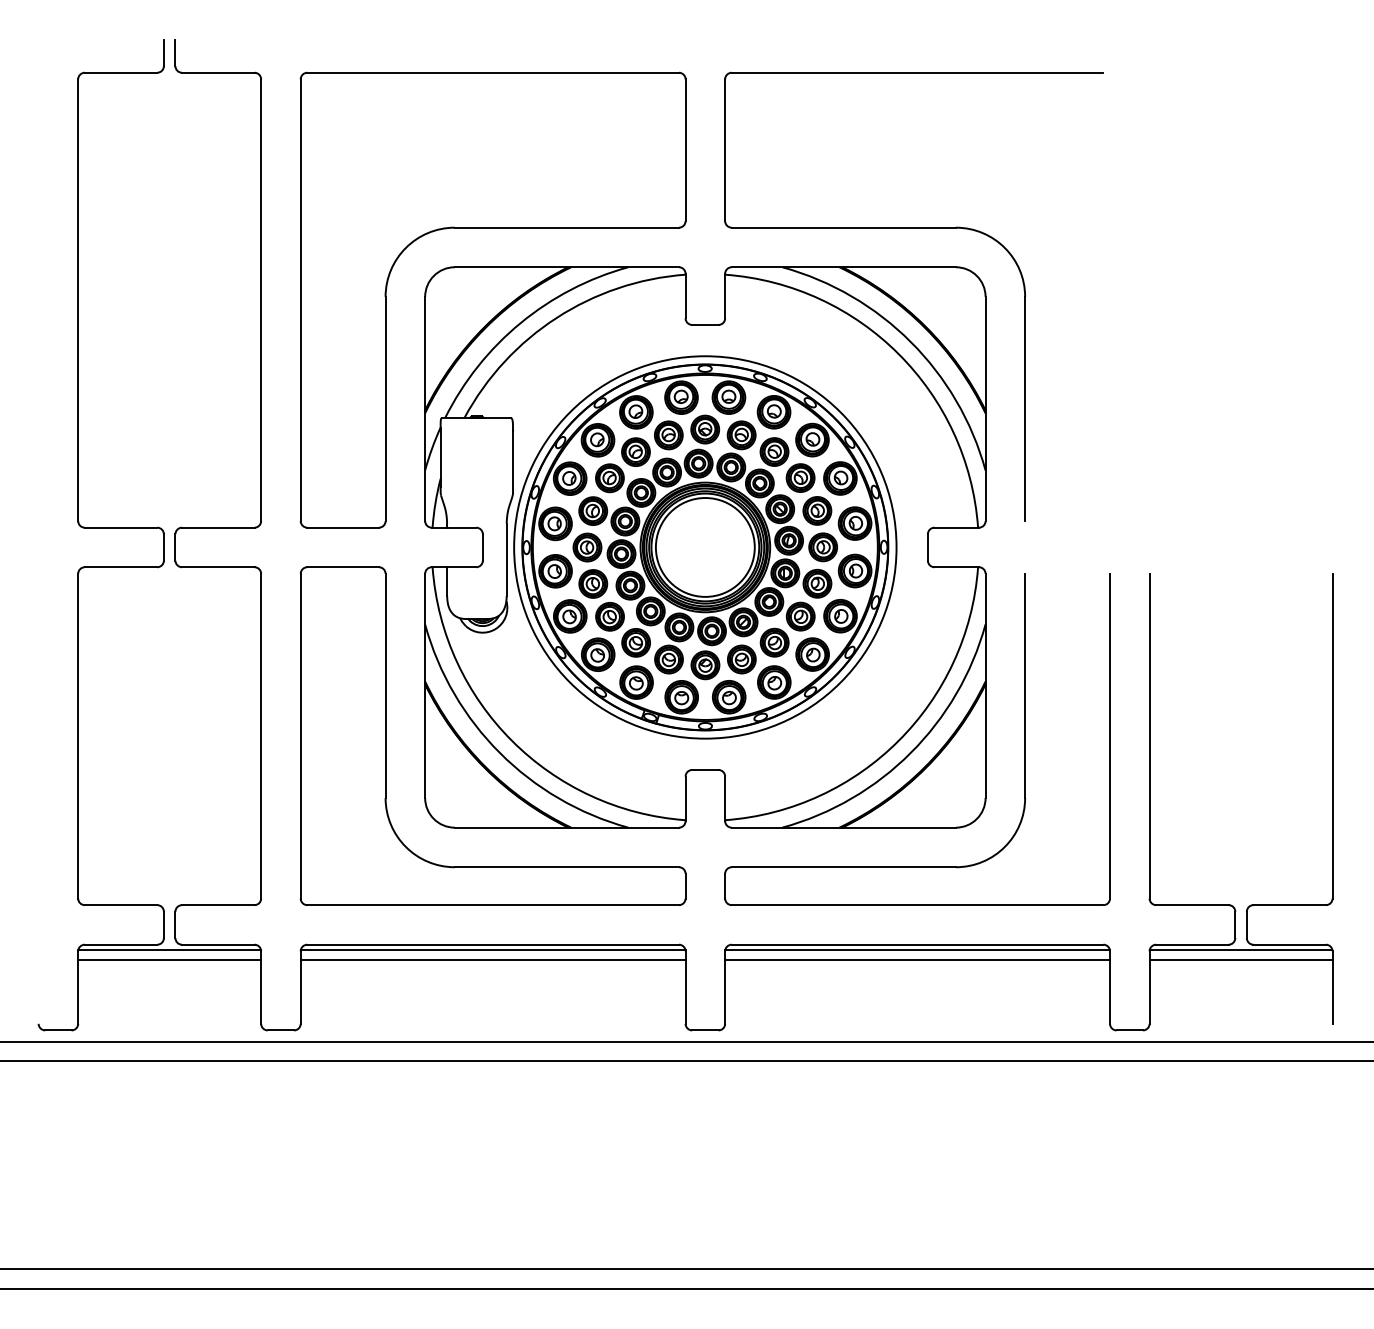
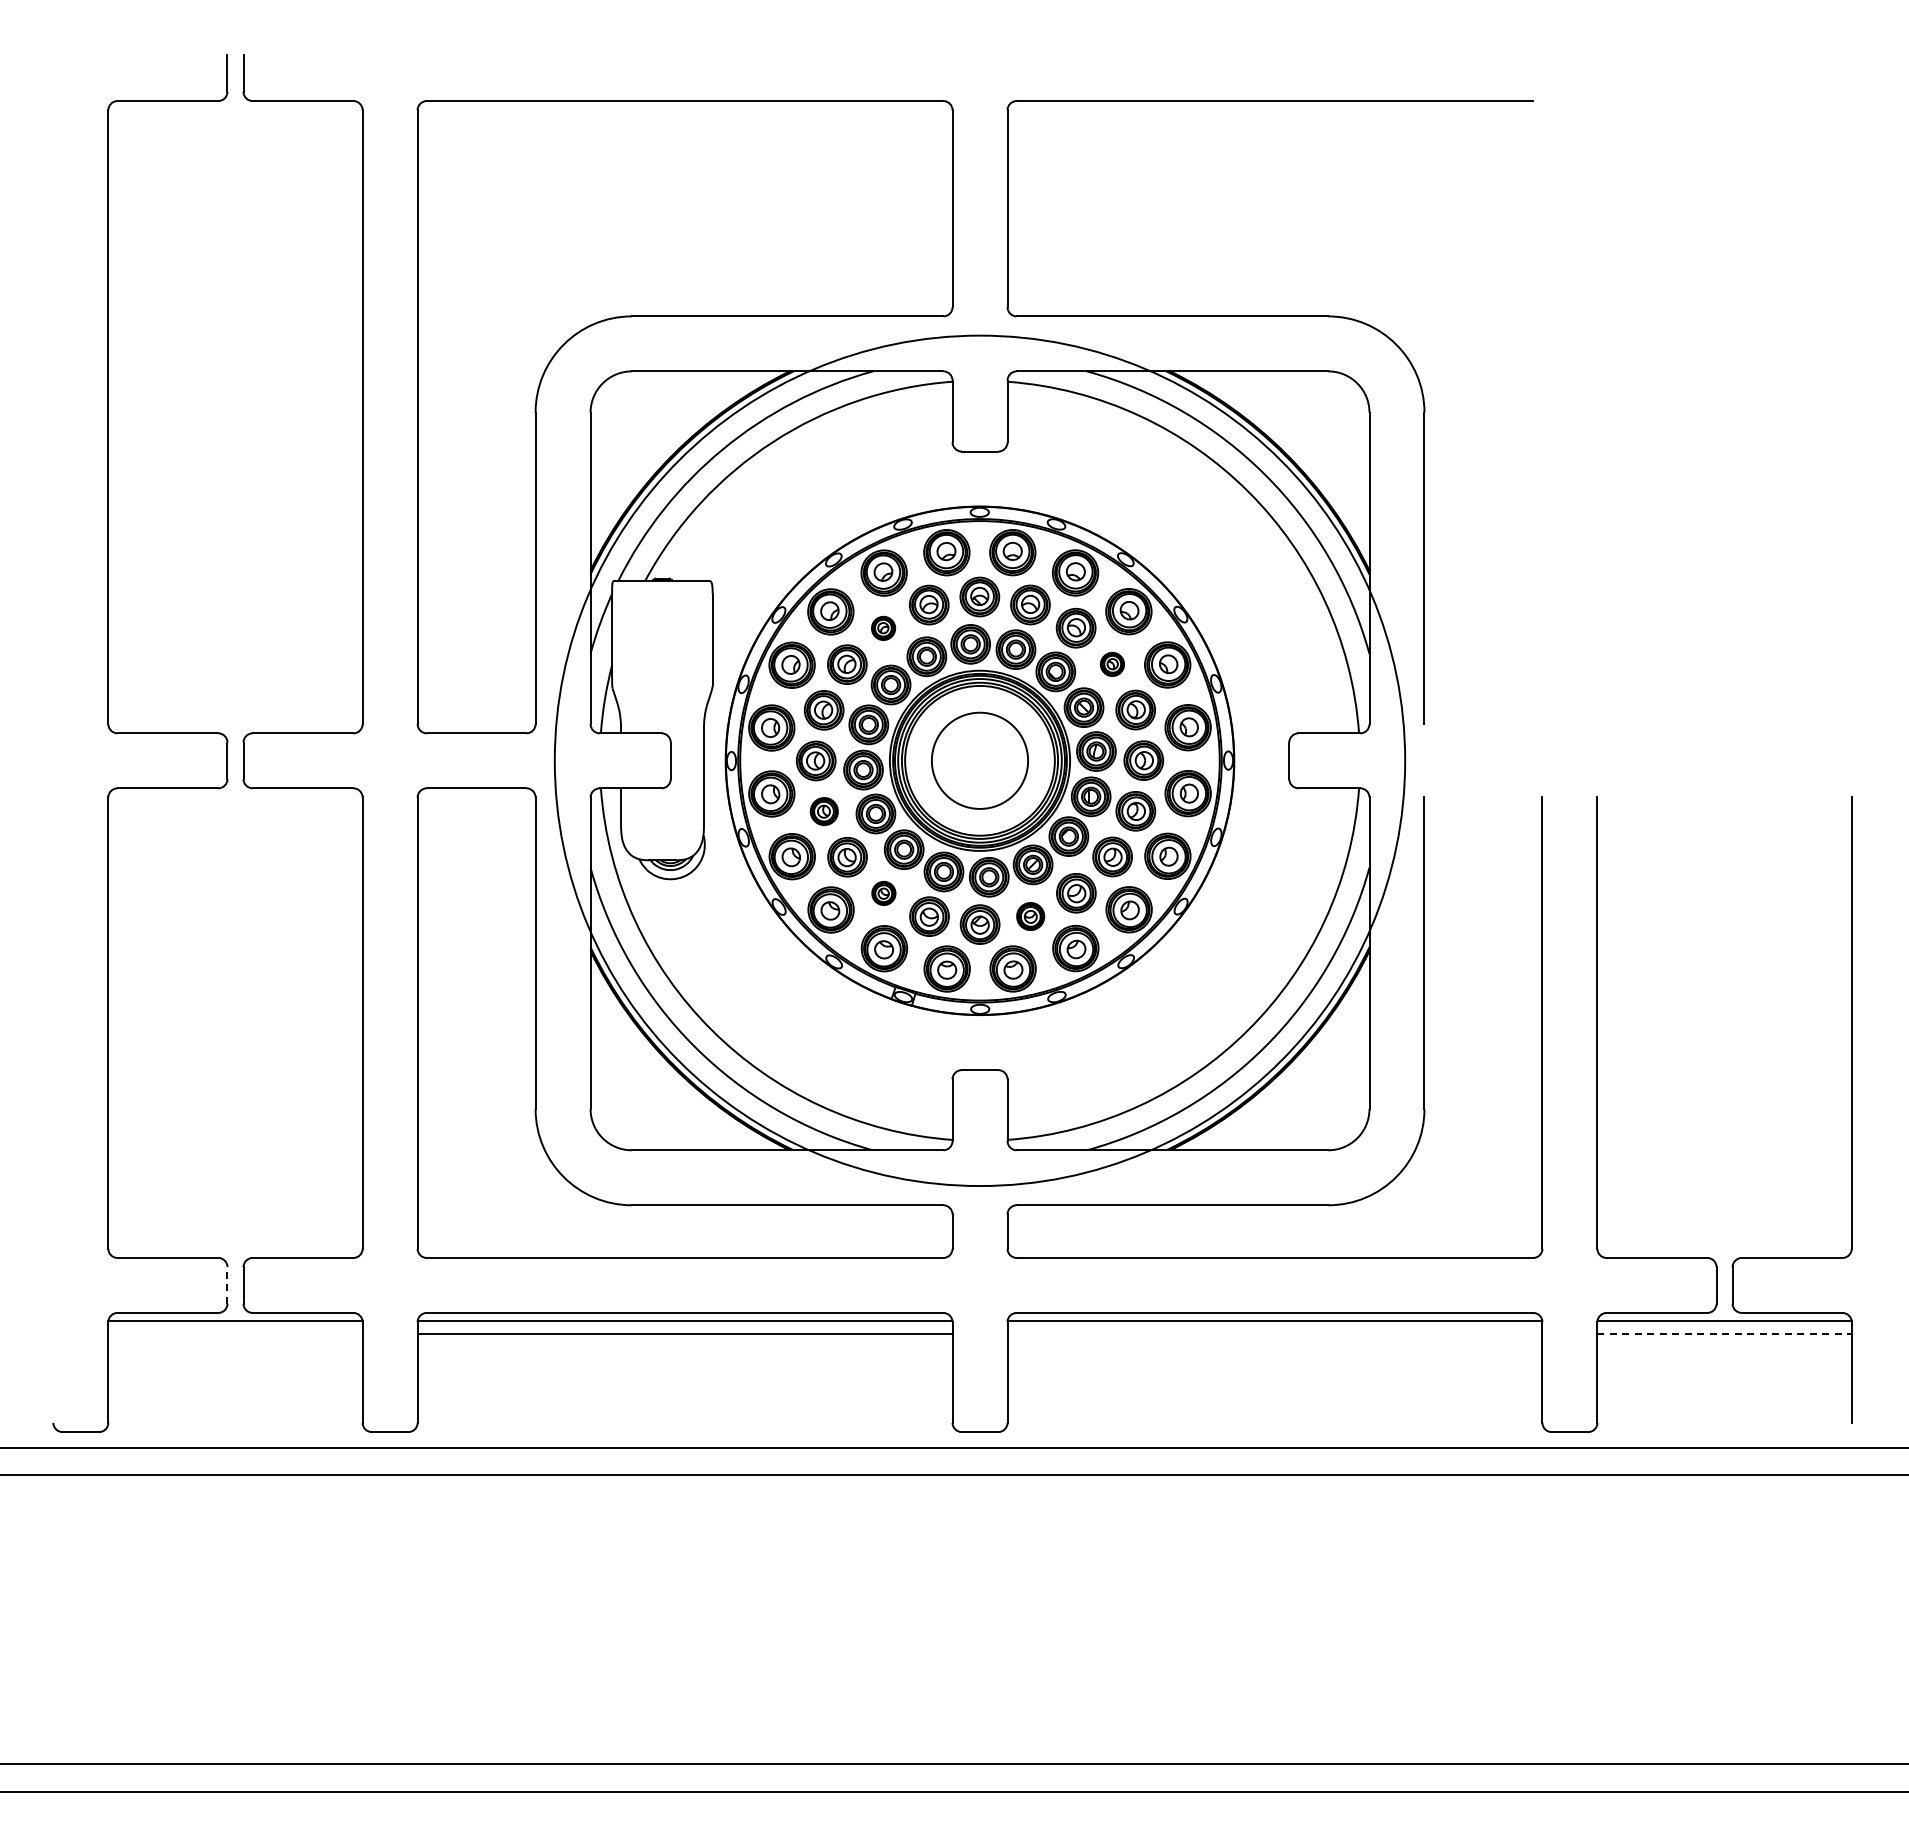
part: (635, 452) -> (883, 628), size x0.6
part: (800, 478) -> (1112, 664), size x0.6
circle: (704, 547) -> (979, 760), size x0.7
circle: (704, 547) -> (979, 760), size x1.6
part: (593, 583) -> (824, 811), size x0.7
part: (635, 642) -> (883, 893), size x0.6
part: (741, 659) -> (1030, 916), size x0.7
line: (163, 924) -> (227, 1284), solid -> dashed
line: (169, 960) -> (235, 1334), removed
line: (917, 960) -> (1274, 1334), removed
line: (1241, 960) -> (1725, 1334), solid -> dashed

